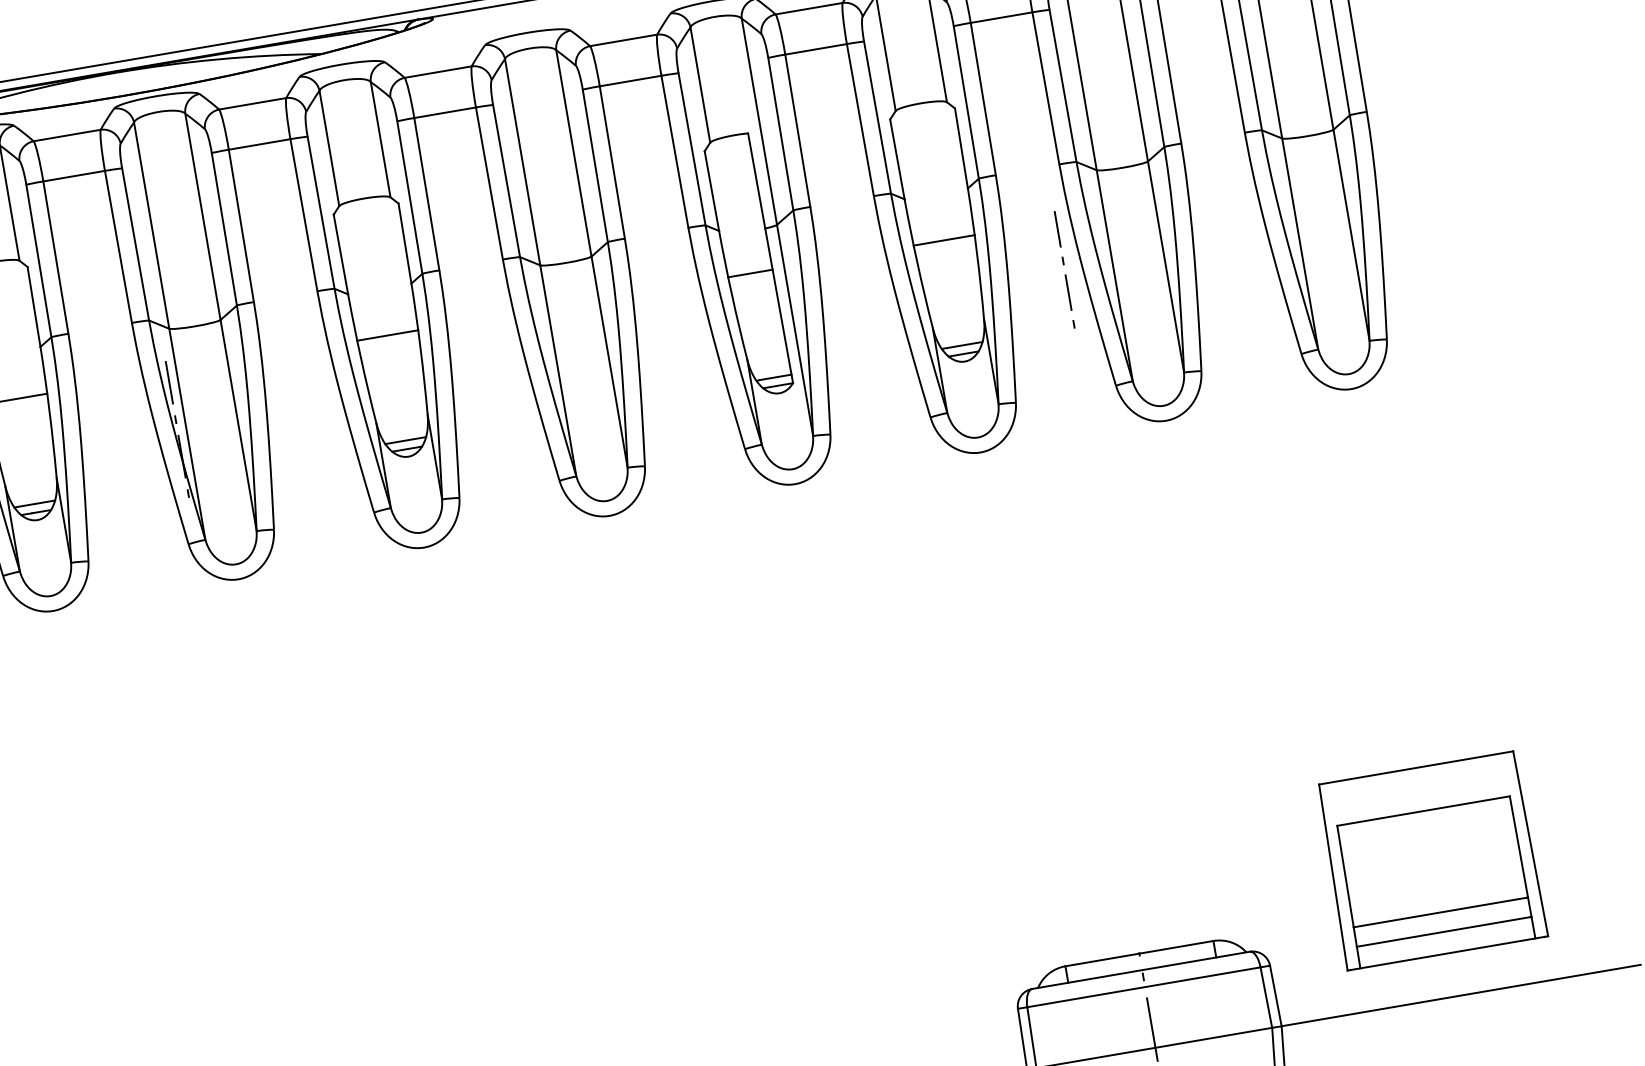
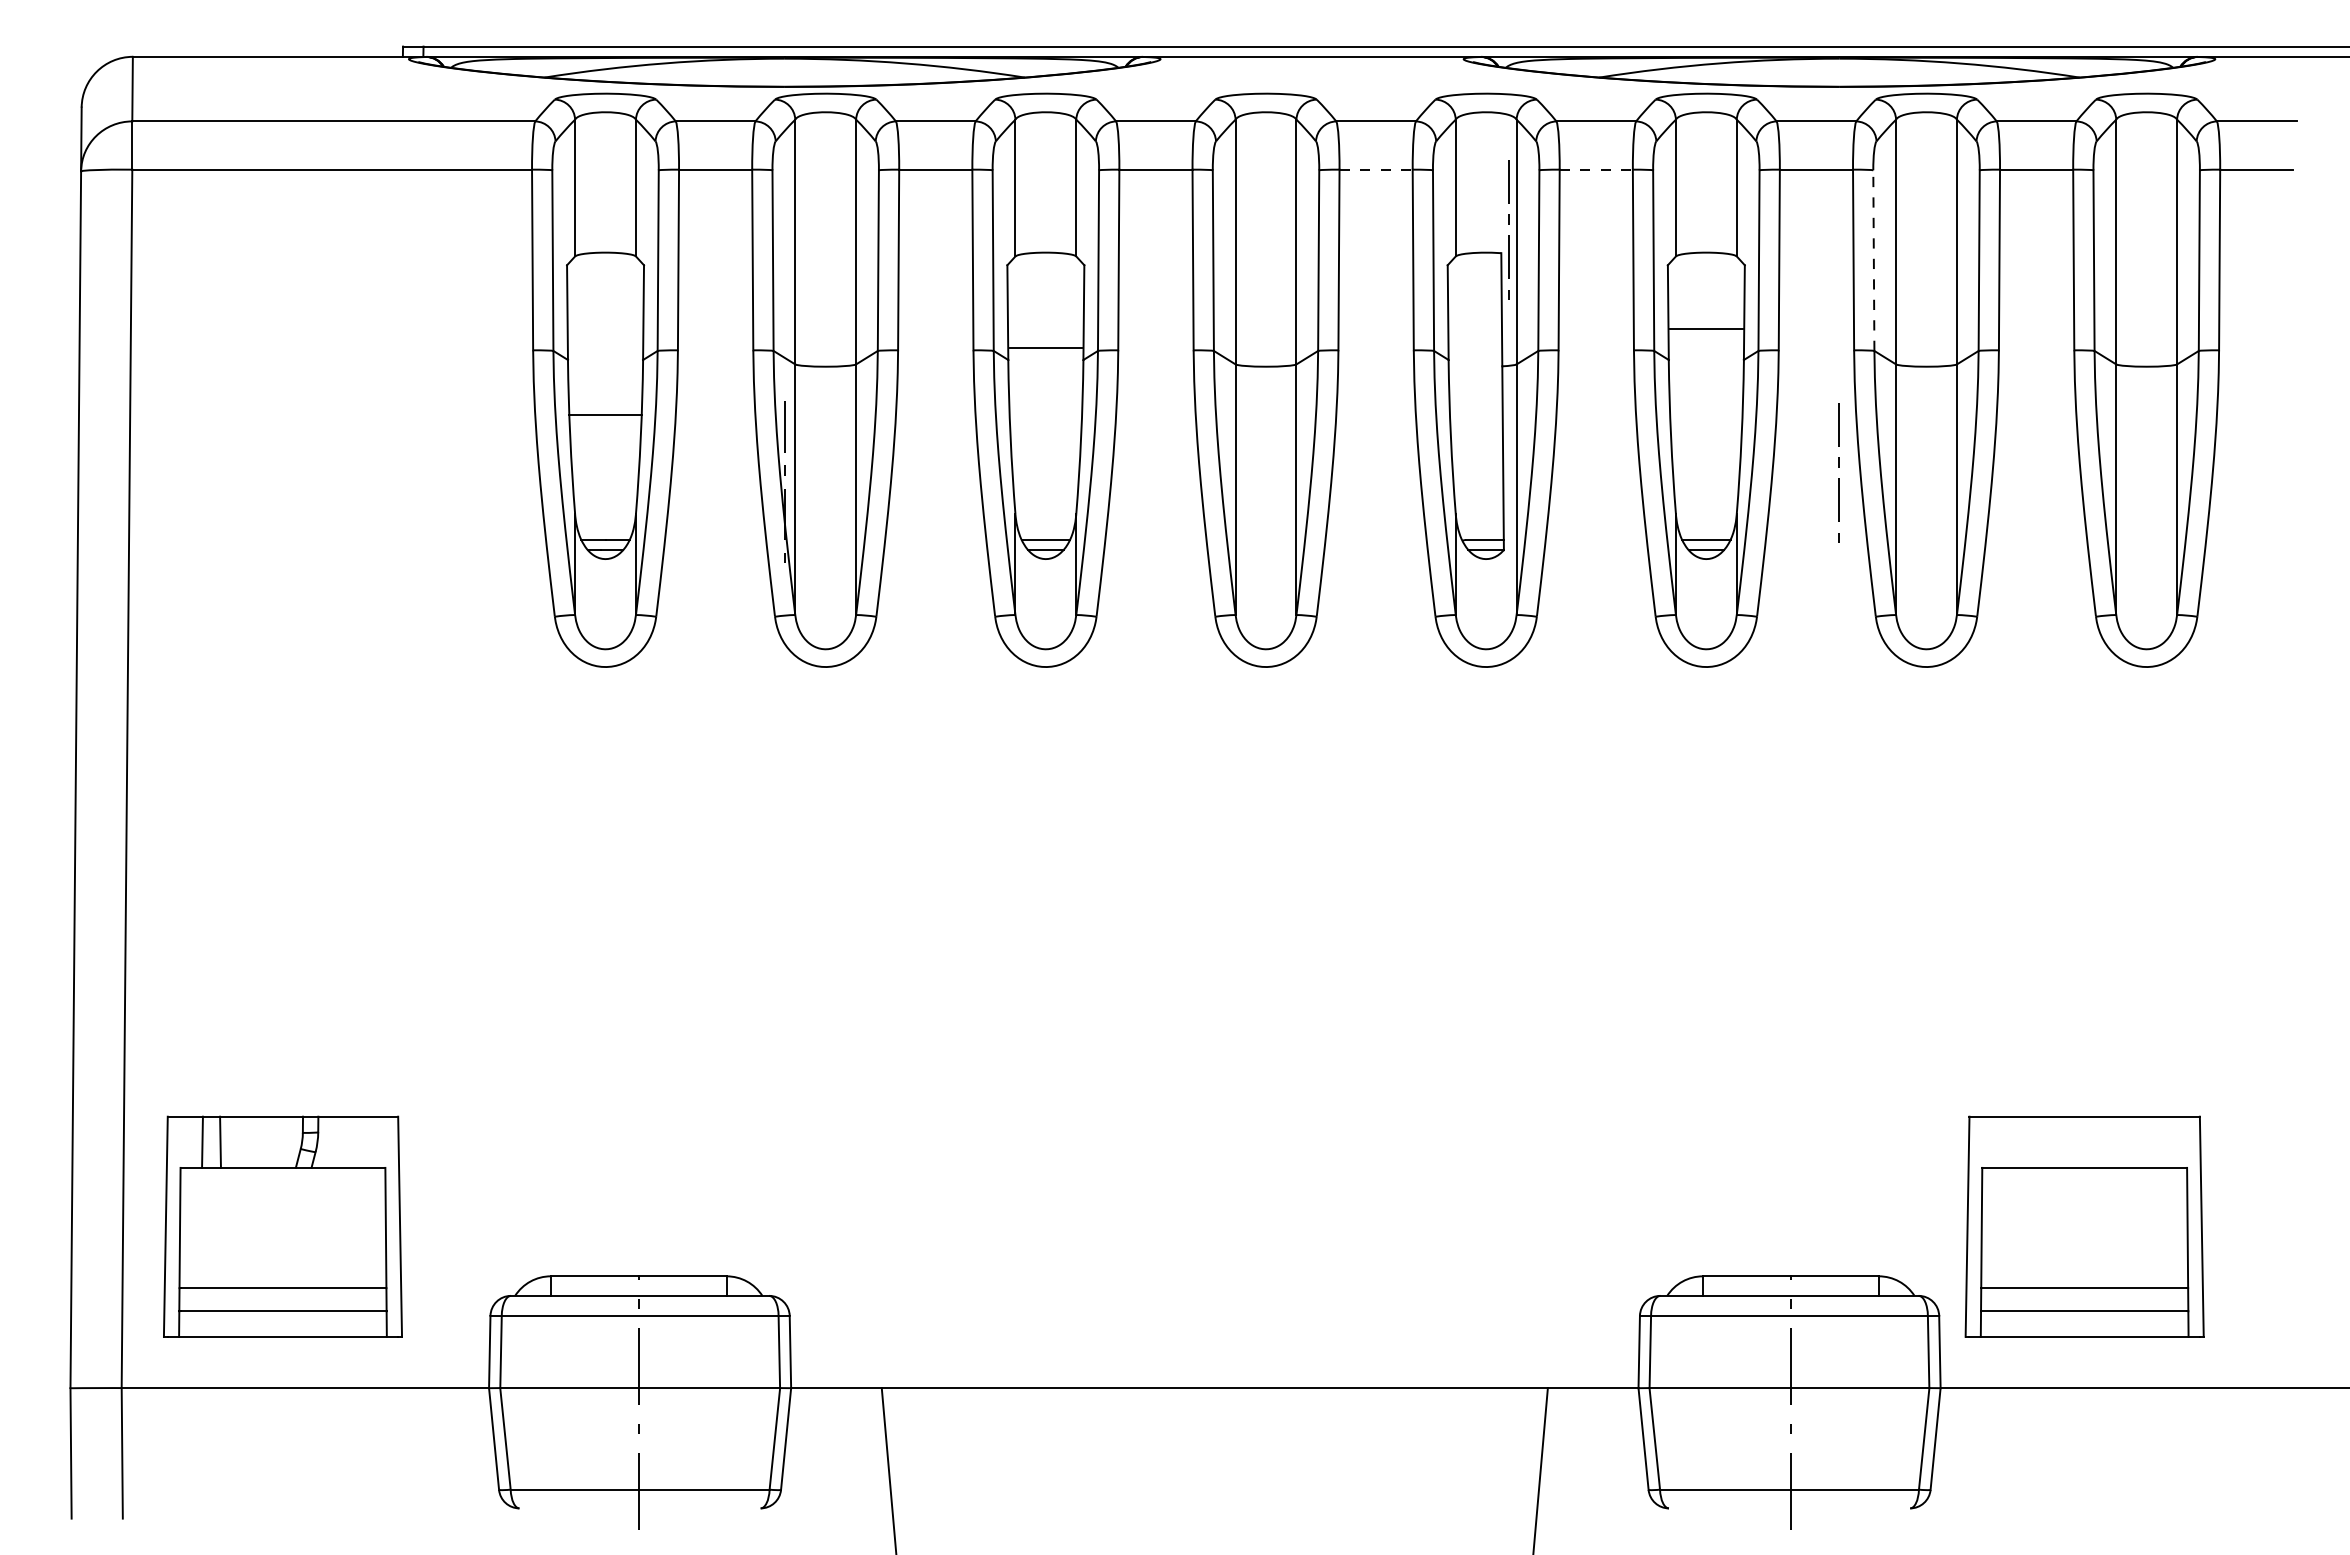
line: (816, 49) -> (1596, 169), solid -> dashed
line: (630, 80) -> (1376, 169), solid -> dashed
line: (1062, 85) -> (1873, 260), solid -> dashed
line: (750, 108) -> (1508, 224), added
line: (944, 240) -> (1706, 329), moved
line: (749, 273) -> (1475, 415), removed
line: (387, 335) -> (1045, 348), moved
part: (1431, 860) -> (2084, 1226), moved

